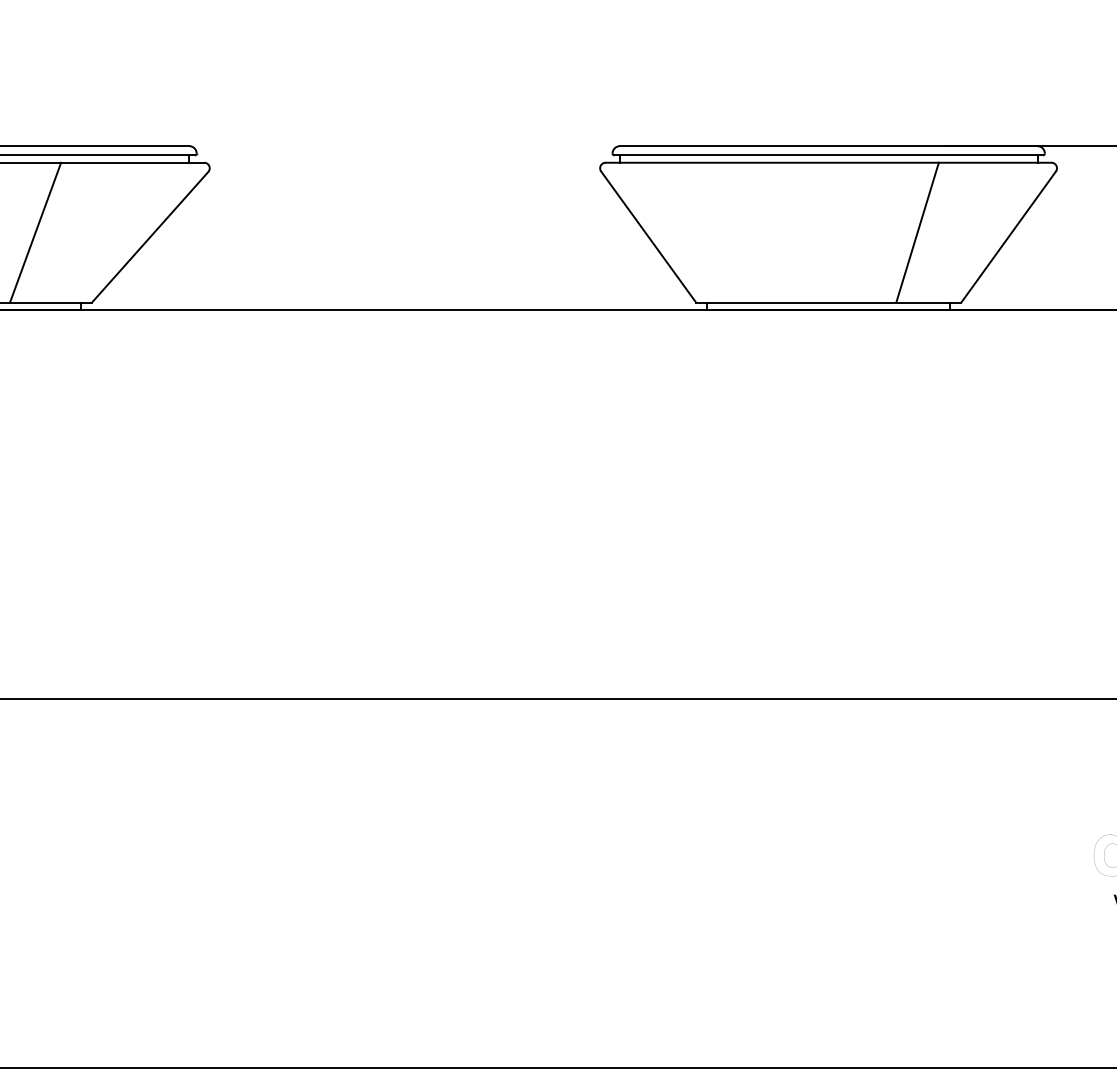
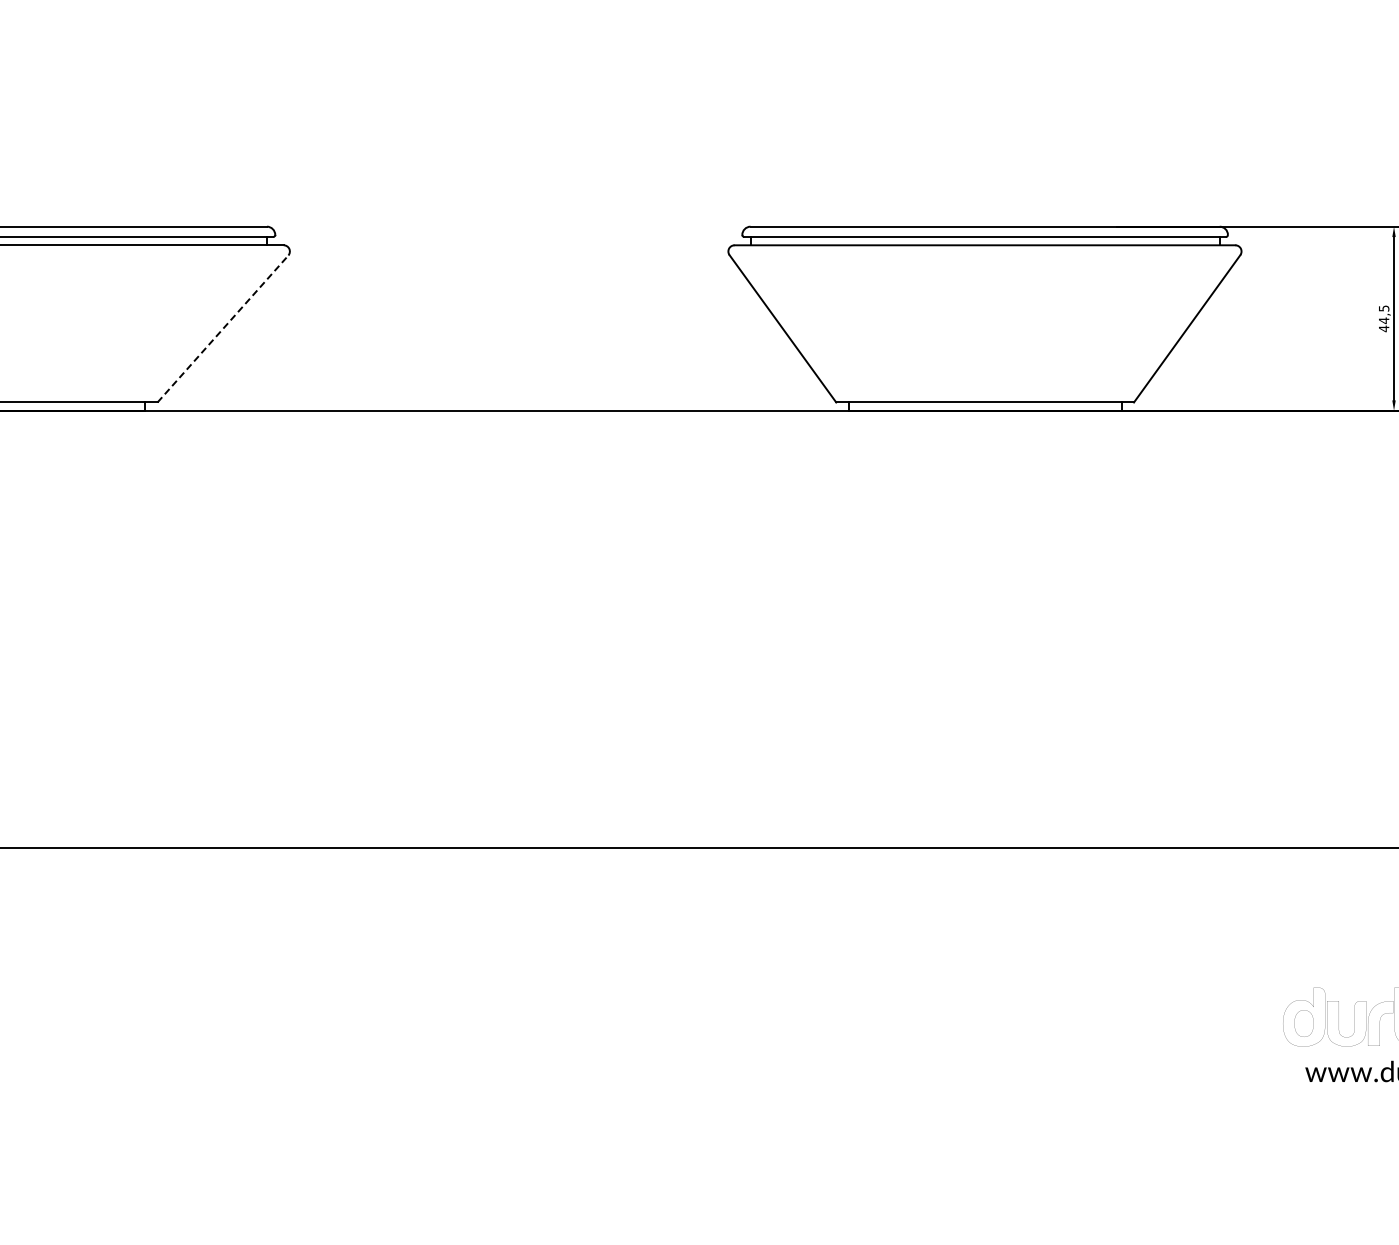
line: (34, 232) -> (93, 323), removed
line: (917, 232) -> (1084, 323), removed
line: (150, 236) -> (223, 328), solid -> dashed

